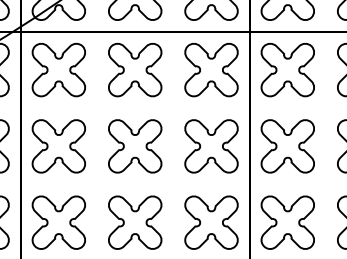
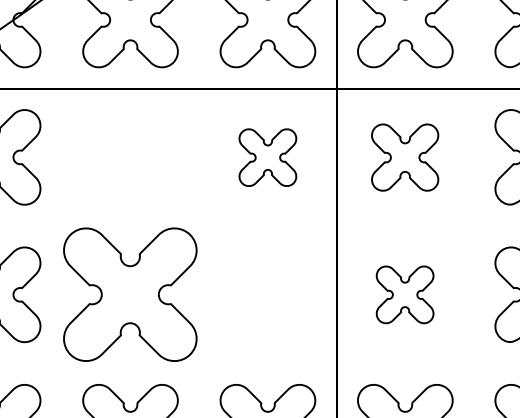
part: (135, 70) -> (131, 158), removed
part: (211, 70) -> (267, 158), size x0.6
part: (287, 70) -> (404, 158), size x0.7
part: (135, 146) -> (131, 295), size x1.4
part: (211, 146) -> (267, 295), removed
part: (287, 146) -> (404, 295), size x0.6

